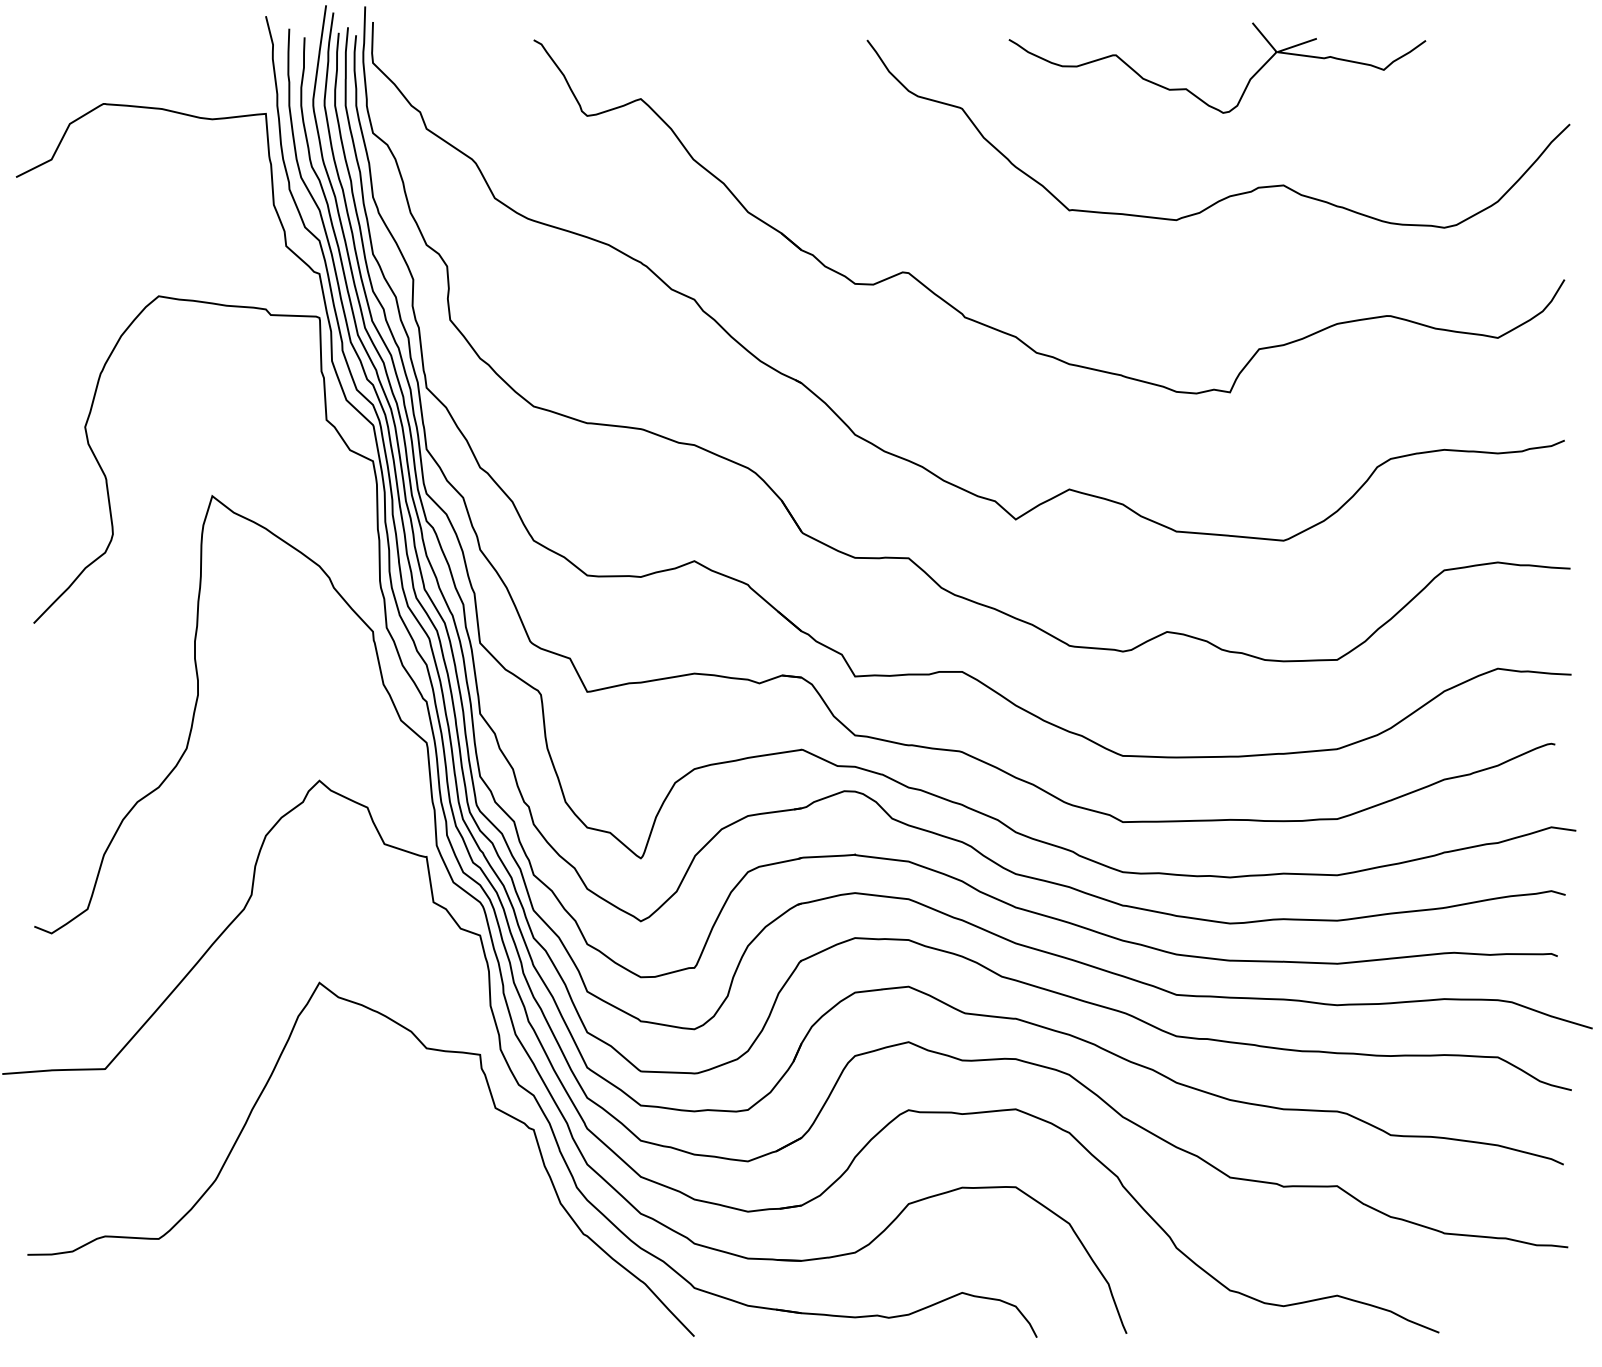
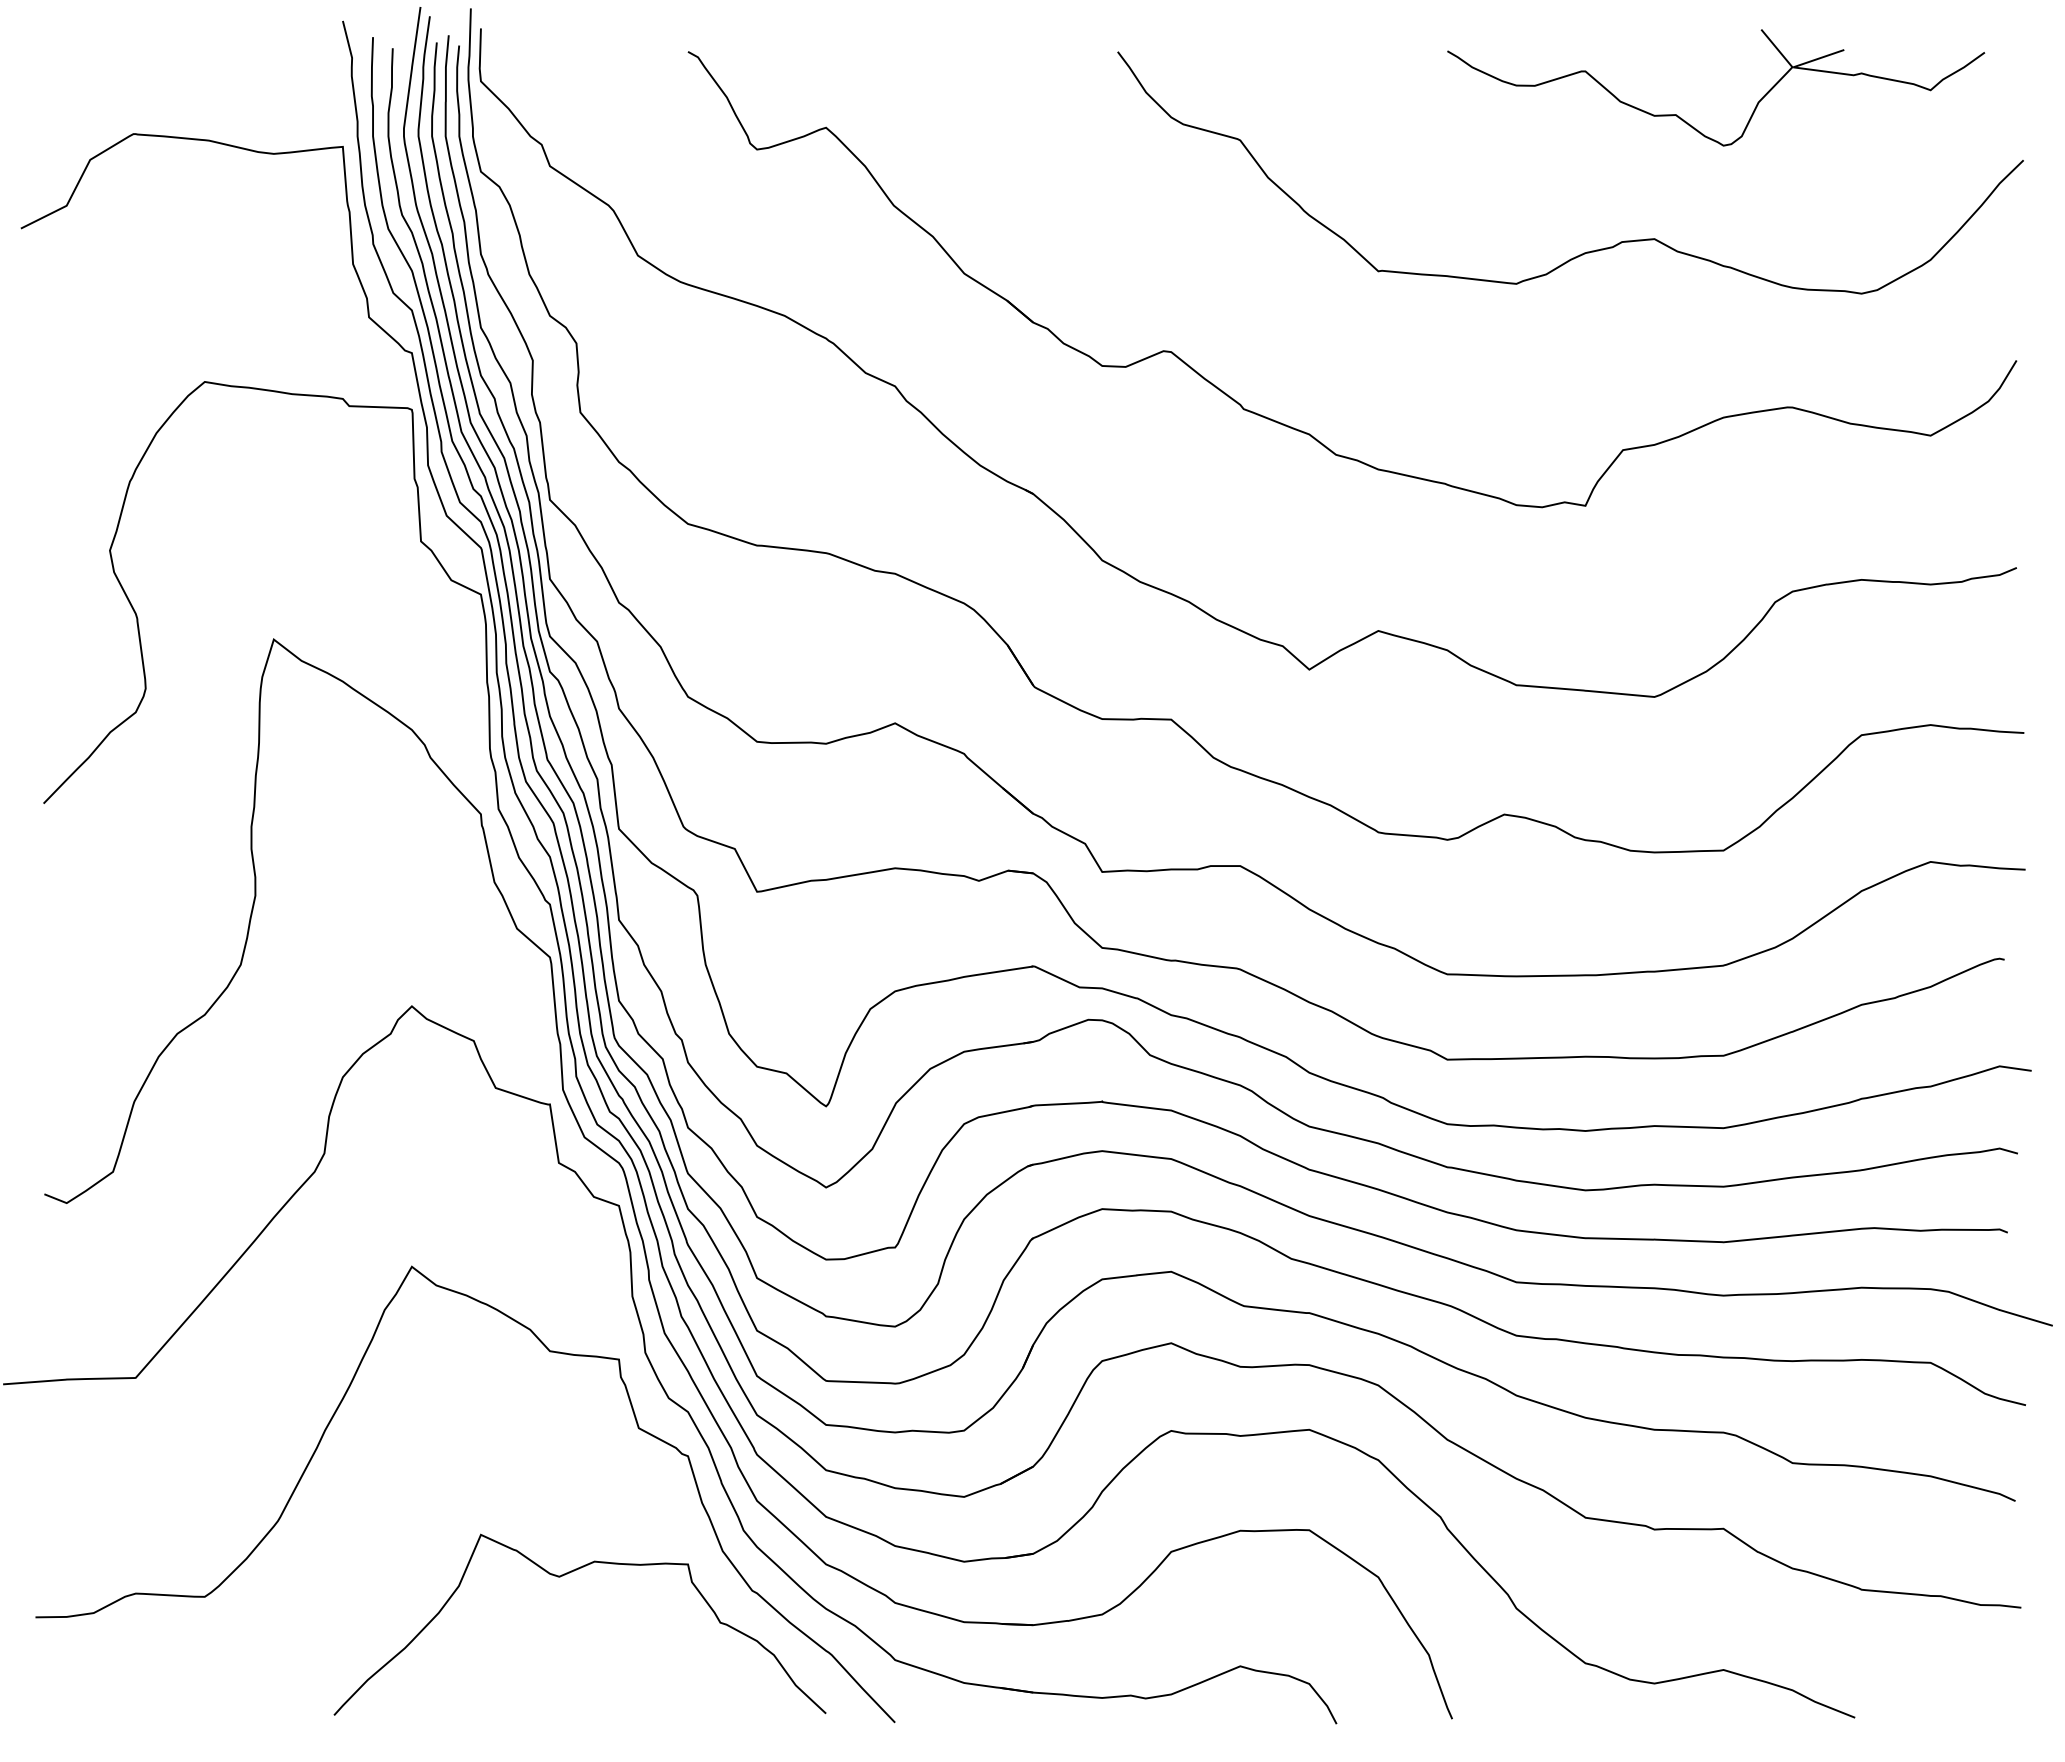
part: (1247, 82) -> (1754, 106), moved
curve: (434, 1224) -> (560, 1578), added

